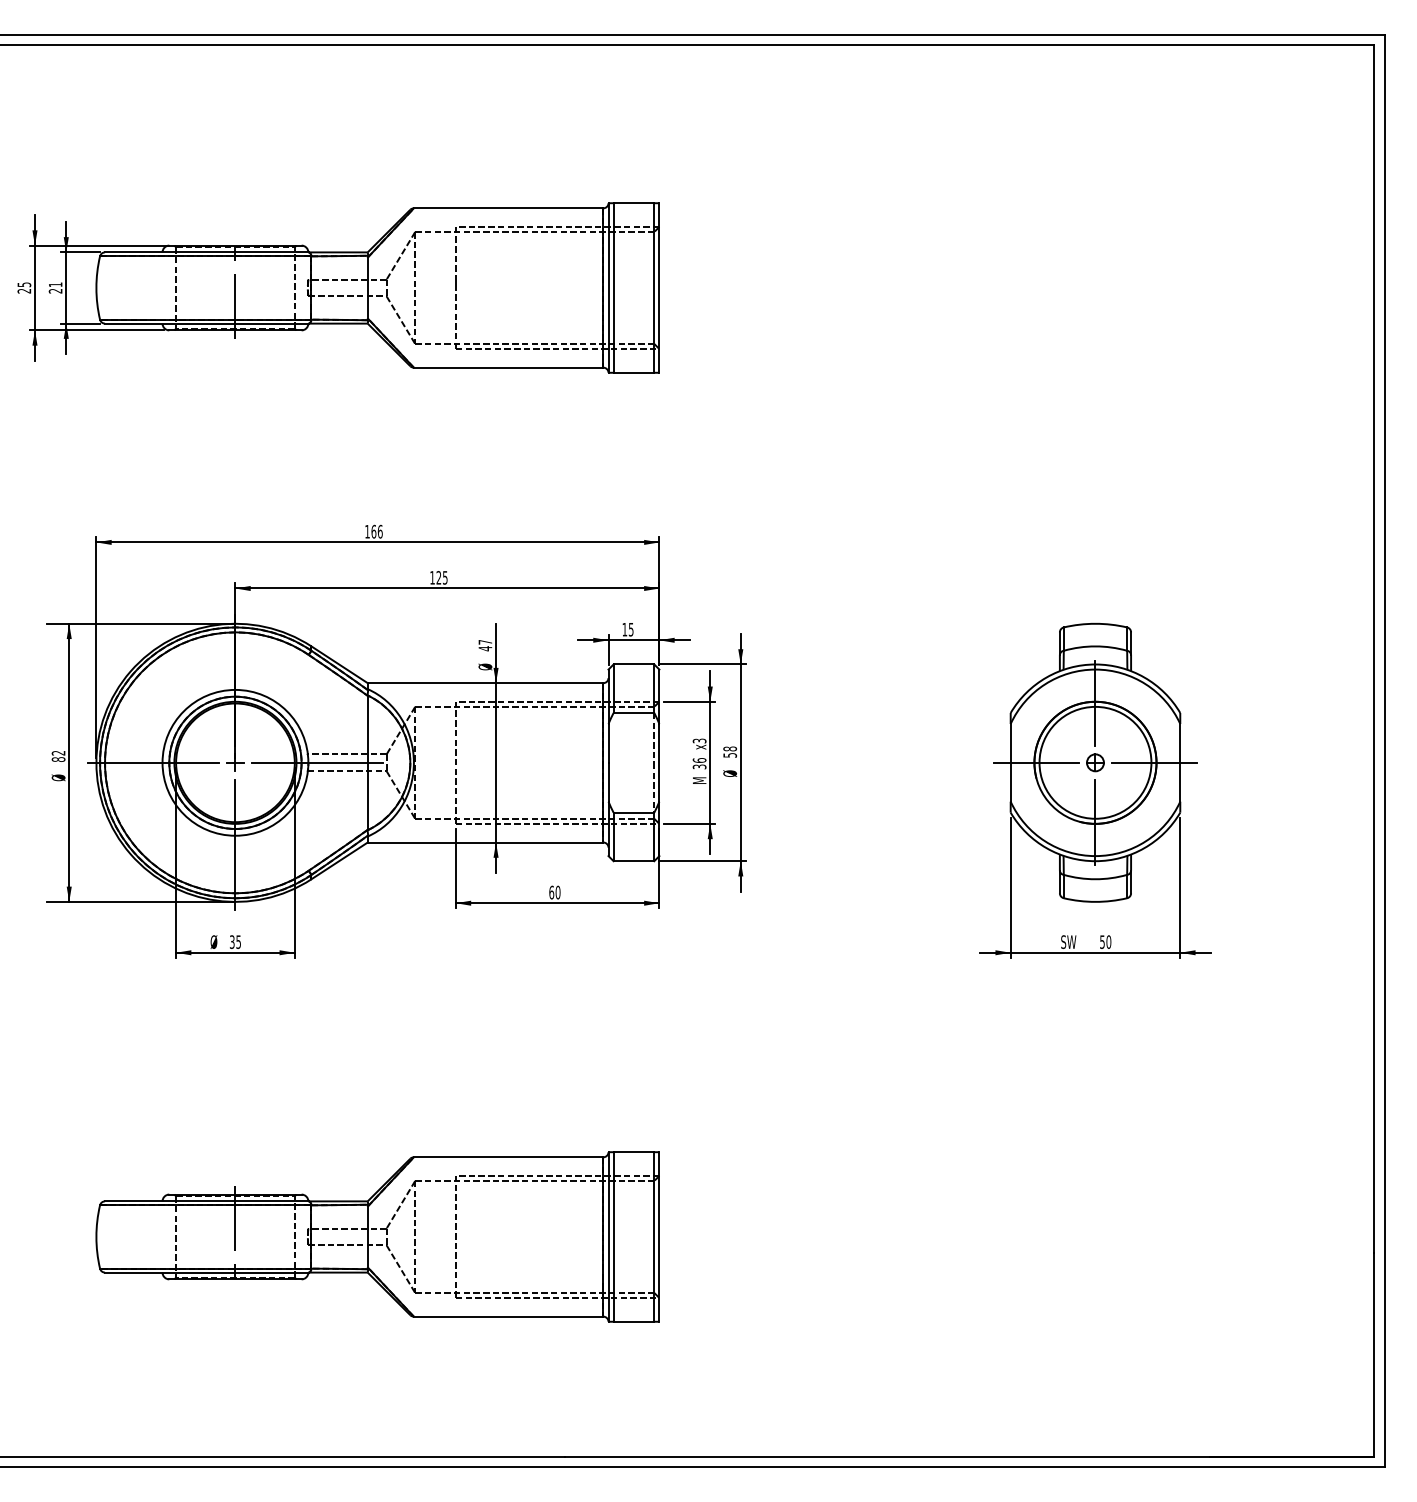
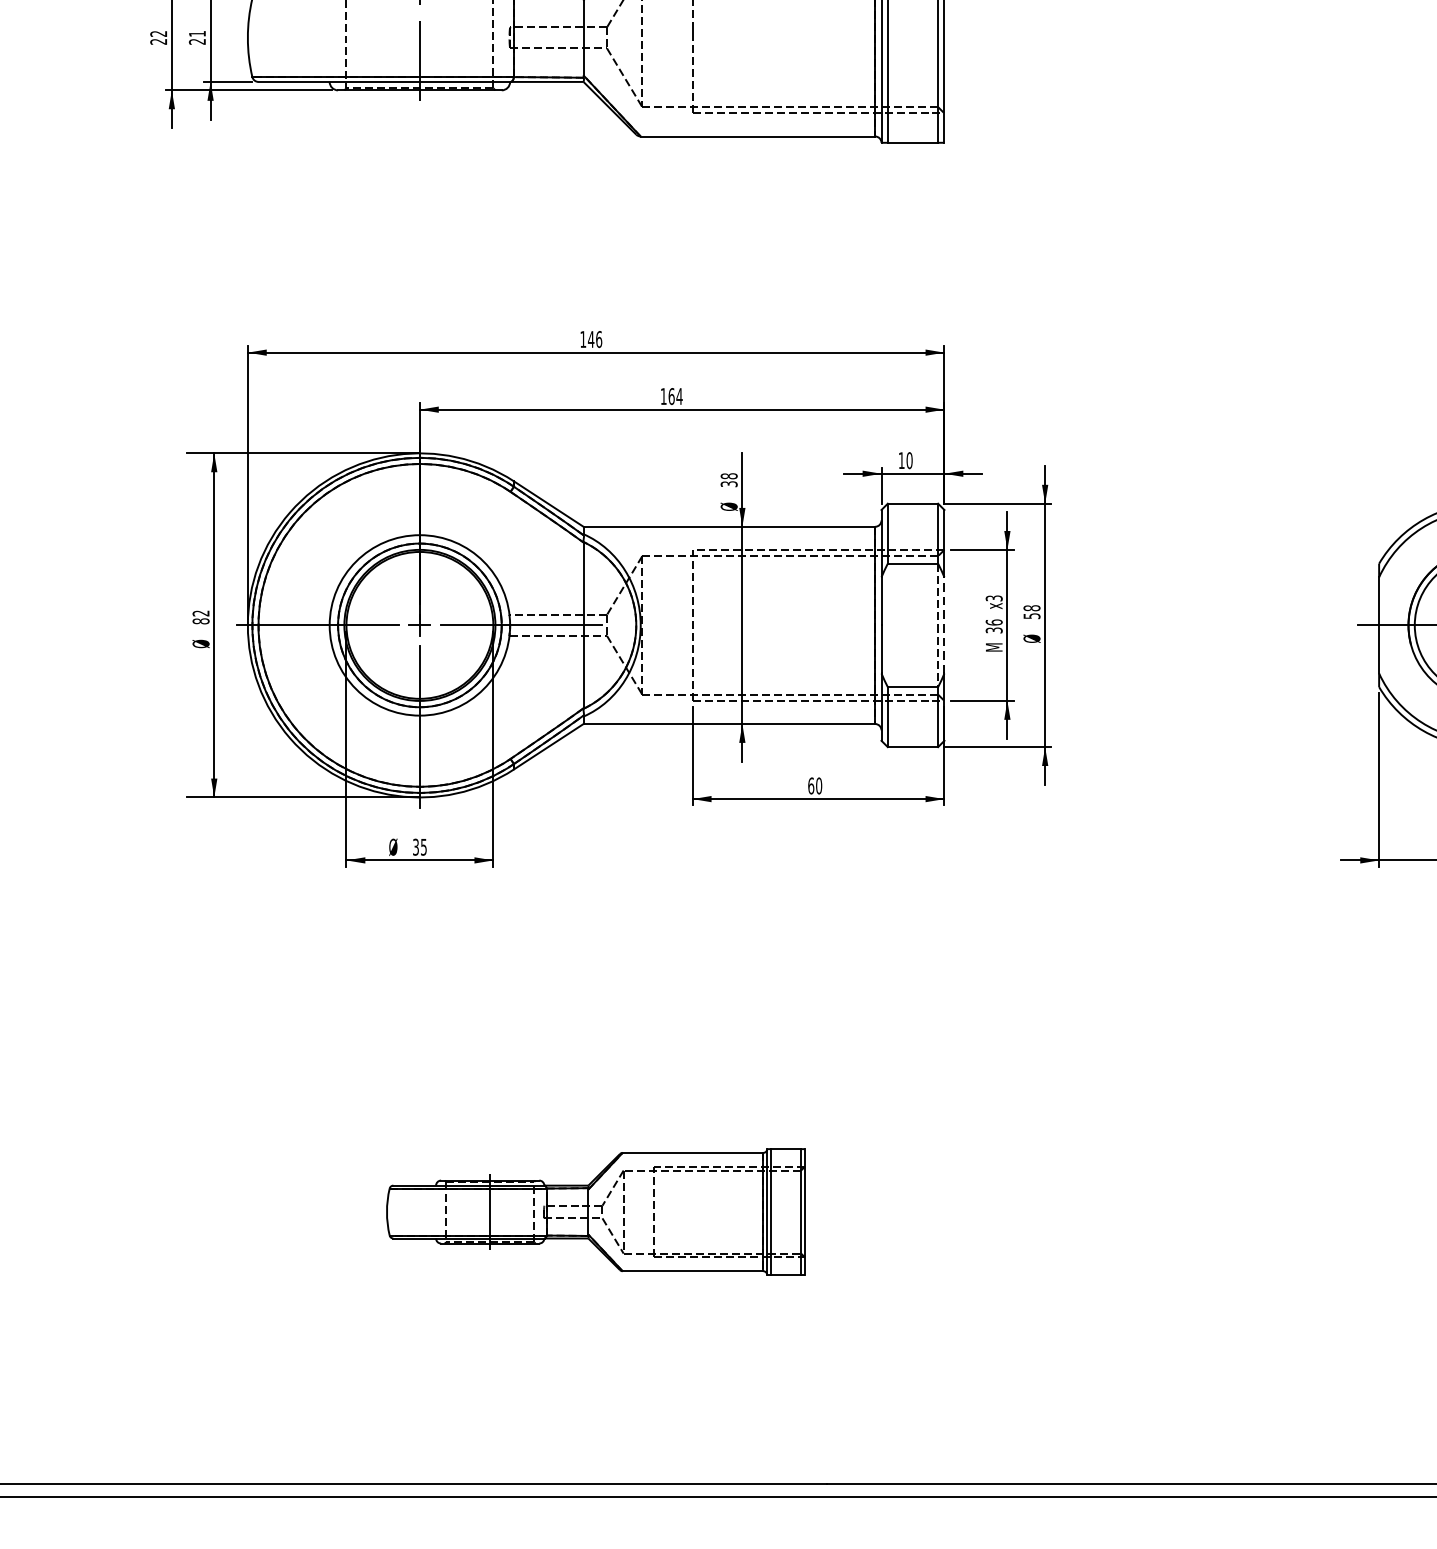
text: (24, 284) -> (158, 33), 25 -> 22
text: (373, 531) -> (590, 339), 166 -> 146
text: (441, 577) -> (674, 396), 125 -> 164
text: (630, 629) -> (908, 460), 15 -> 10
text: (485, 645) -> (729, 480), 47 -> 38
line: (659, 762) -> (944, 624), solid -> dashed
part: (377, 1236) -> (595, 1211), size x0.6

